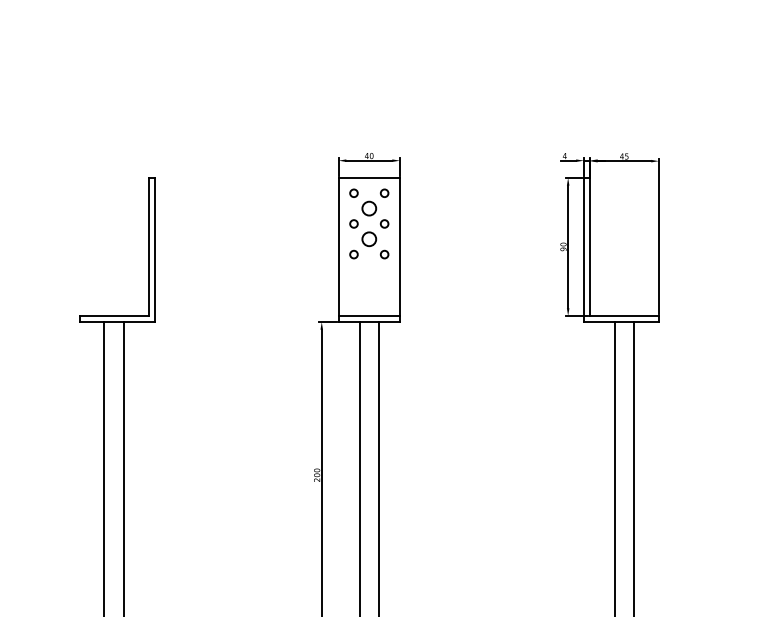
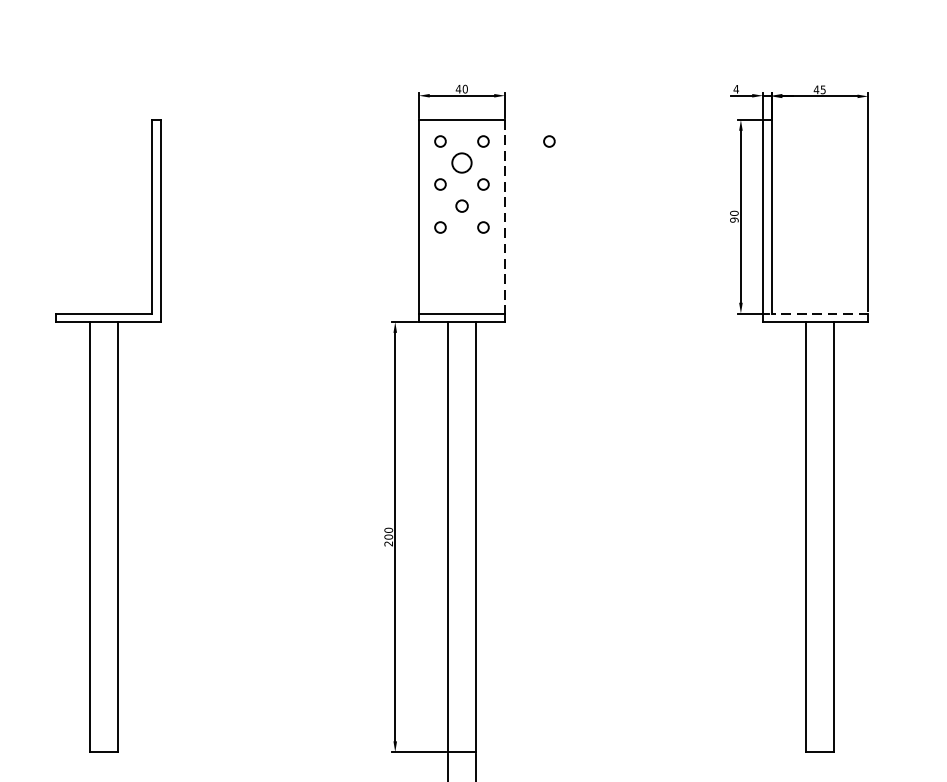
circle: (431, 192) -> (549, 140), added
circle: (369, 239) -> (462, 206), size x0.6
line: (399, 246) -> (504, 216), solid -> dashed
line: (623, 315) -> (818, 312), solid -> dashed

